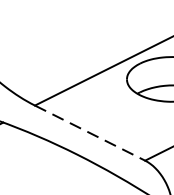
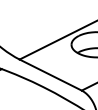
line: (89, 133) -> (50, 75), dashed -> solid

